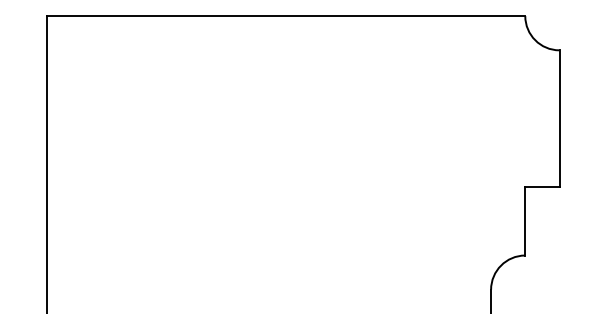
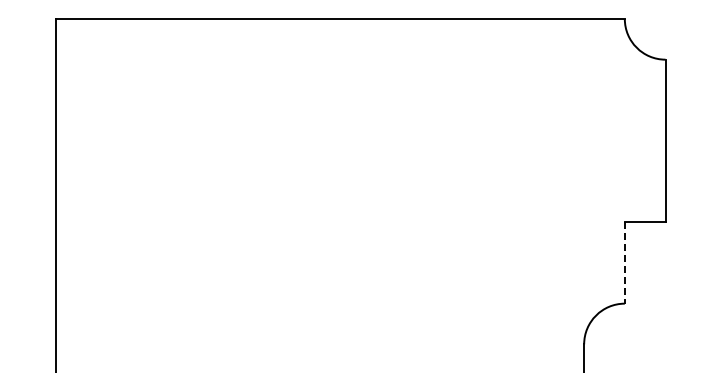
line: (525, 221) -> (624, 263), solid -> dashed

